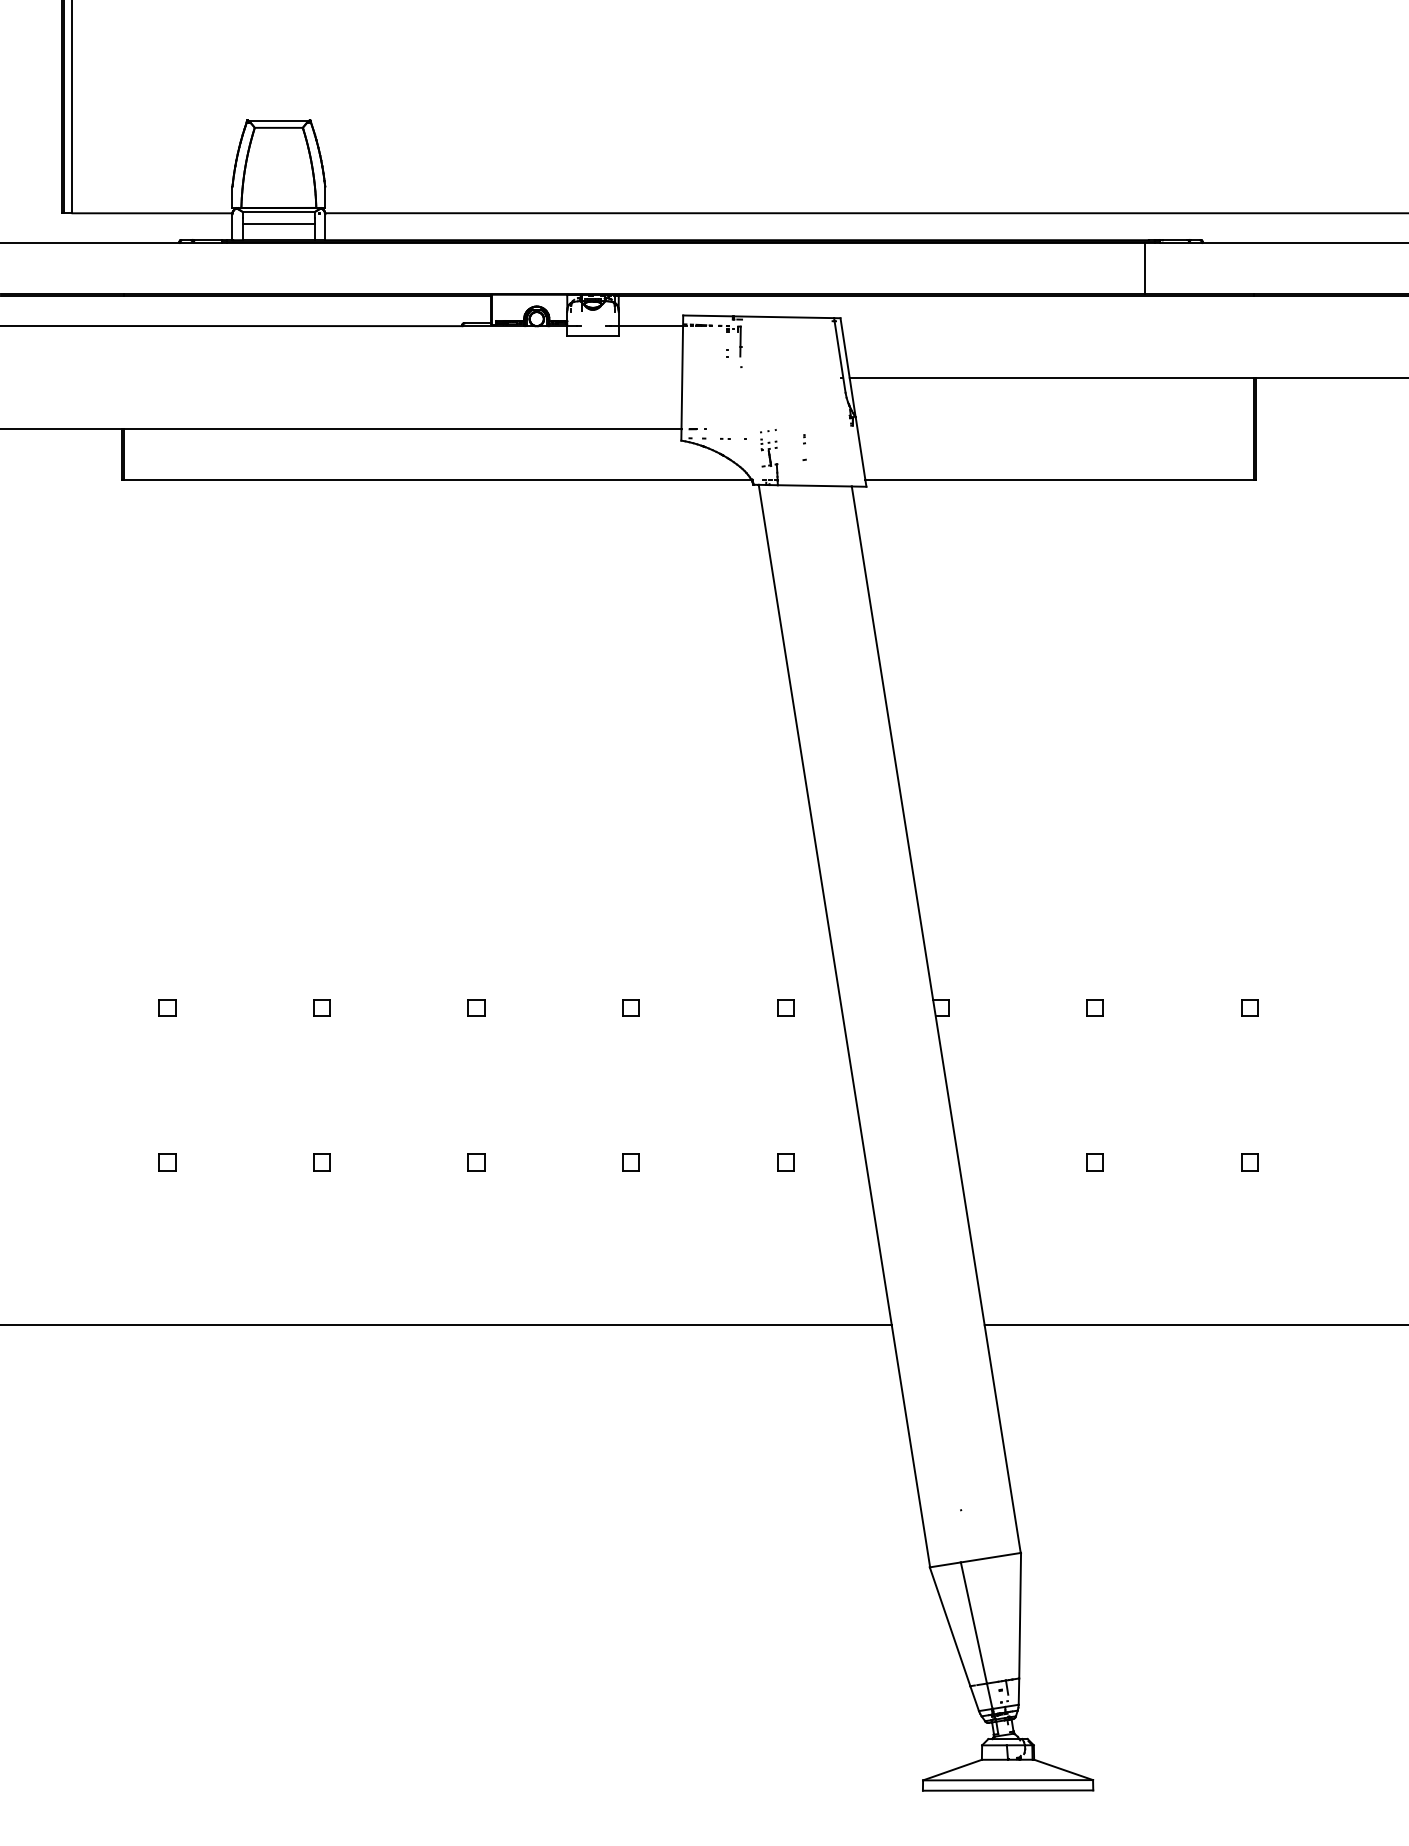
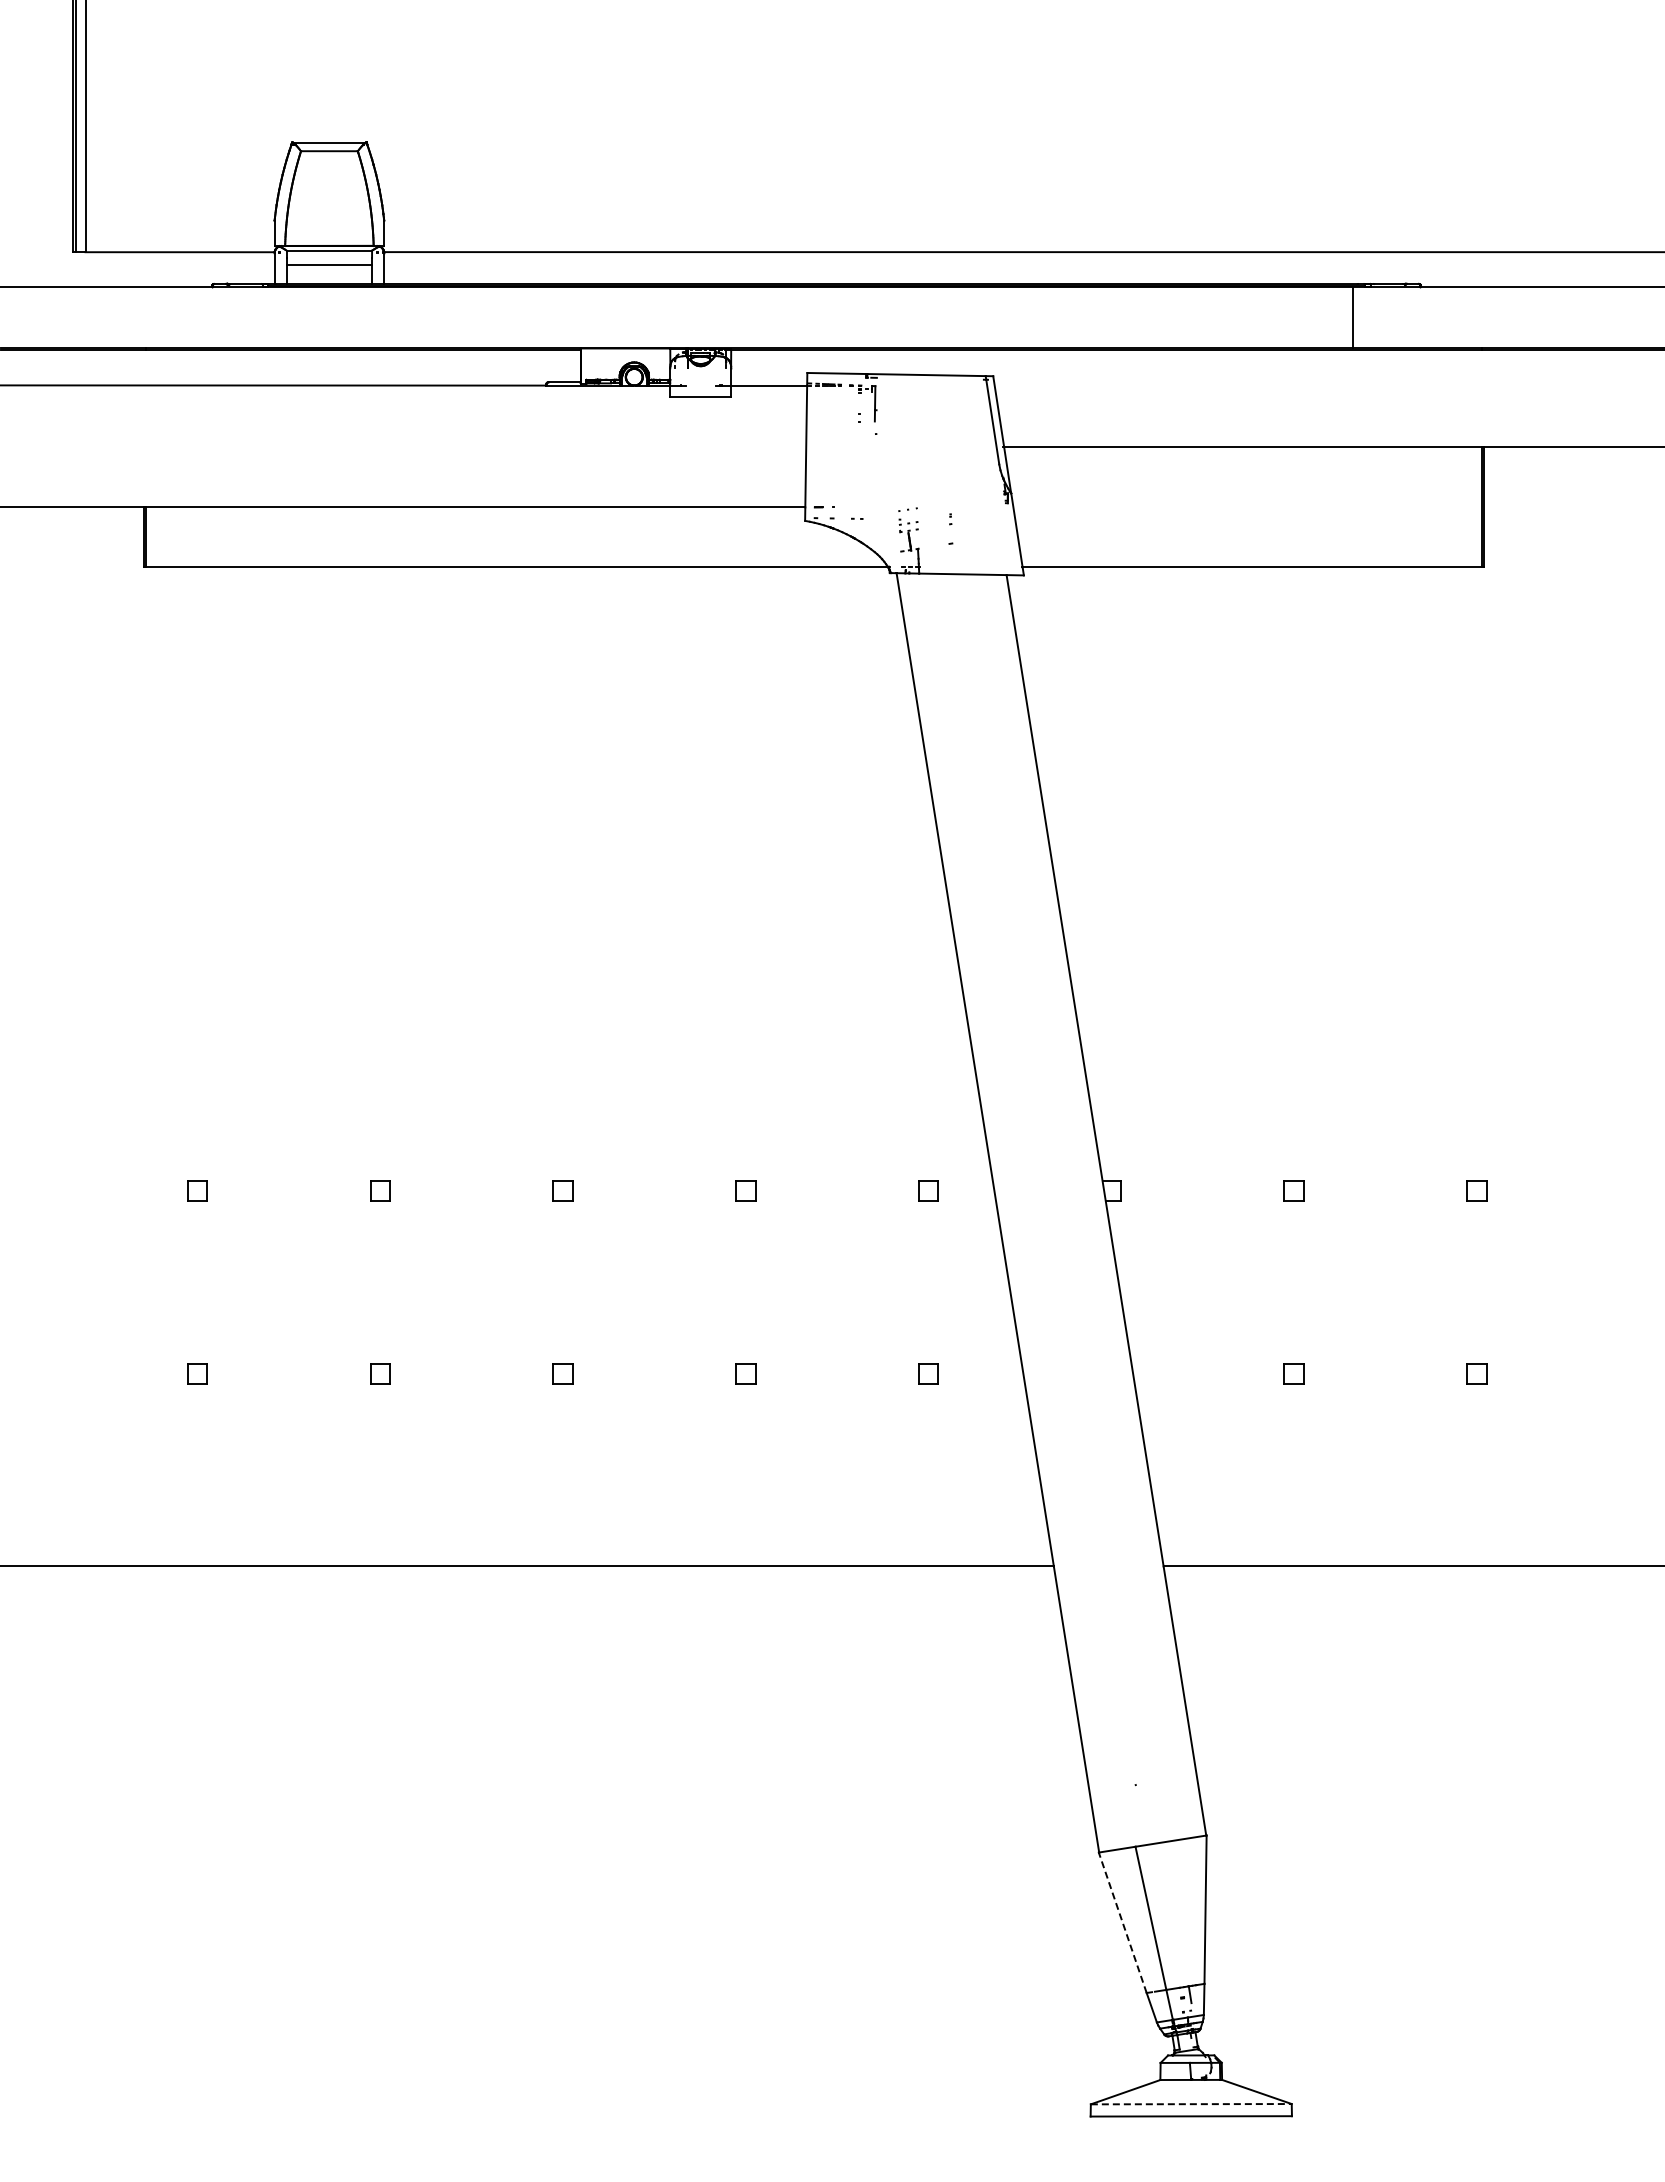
line: (949, 1626) -> (1122, 1922), solid -> dashed
line: (1008, 1780) -> (1191, 2104), solid -> dashed

